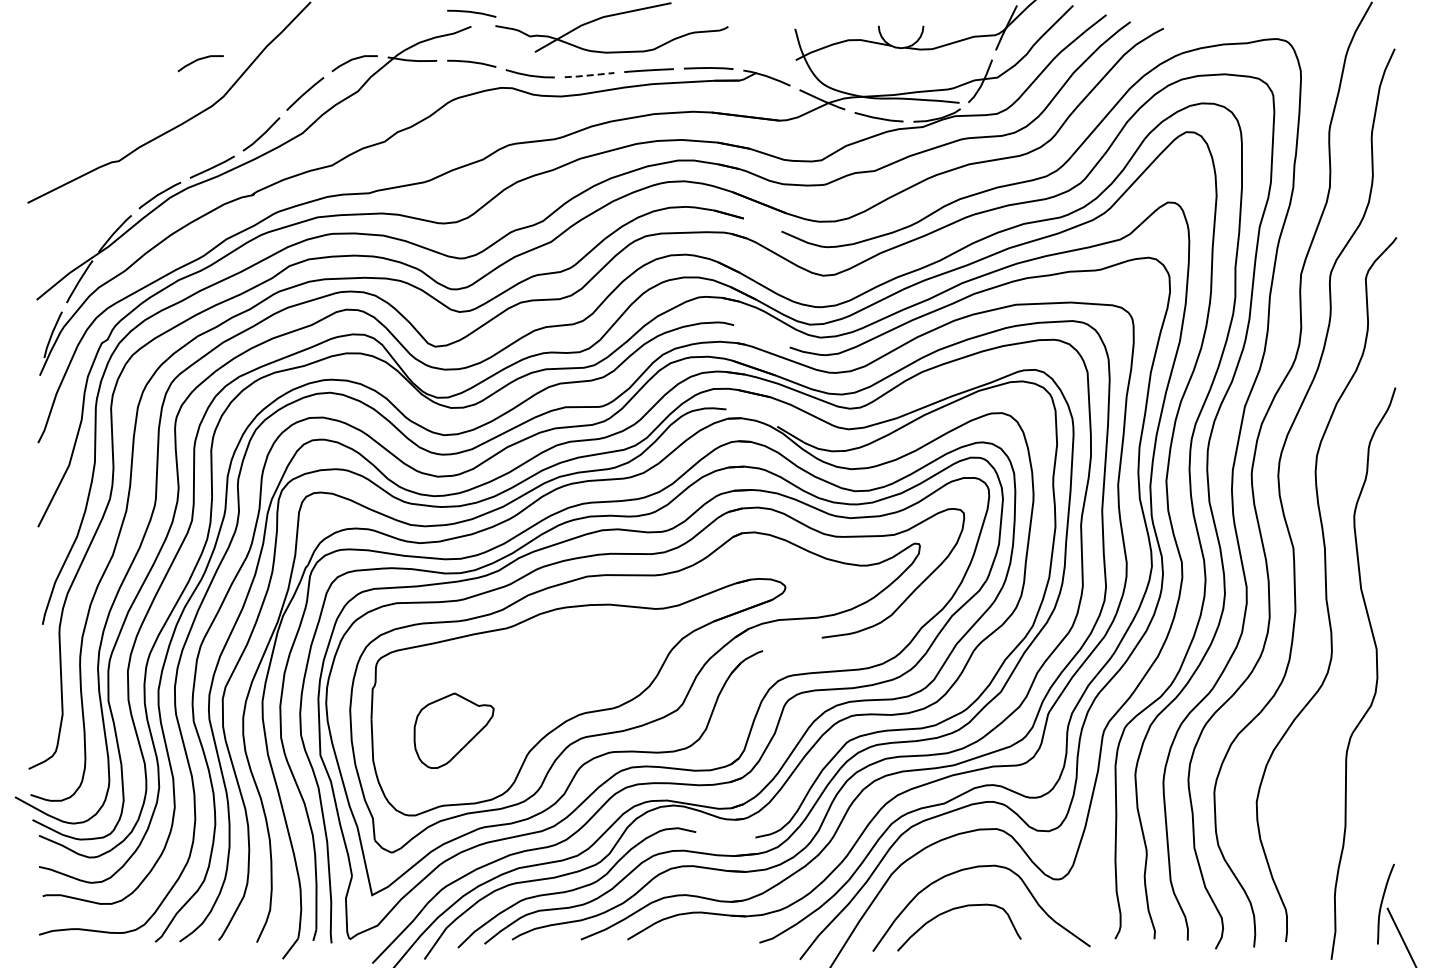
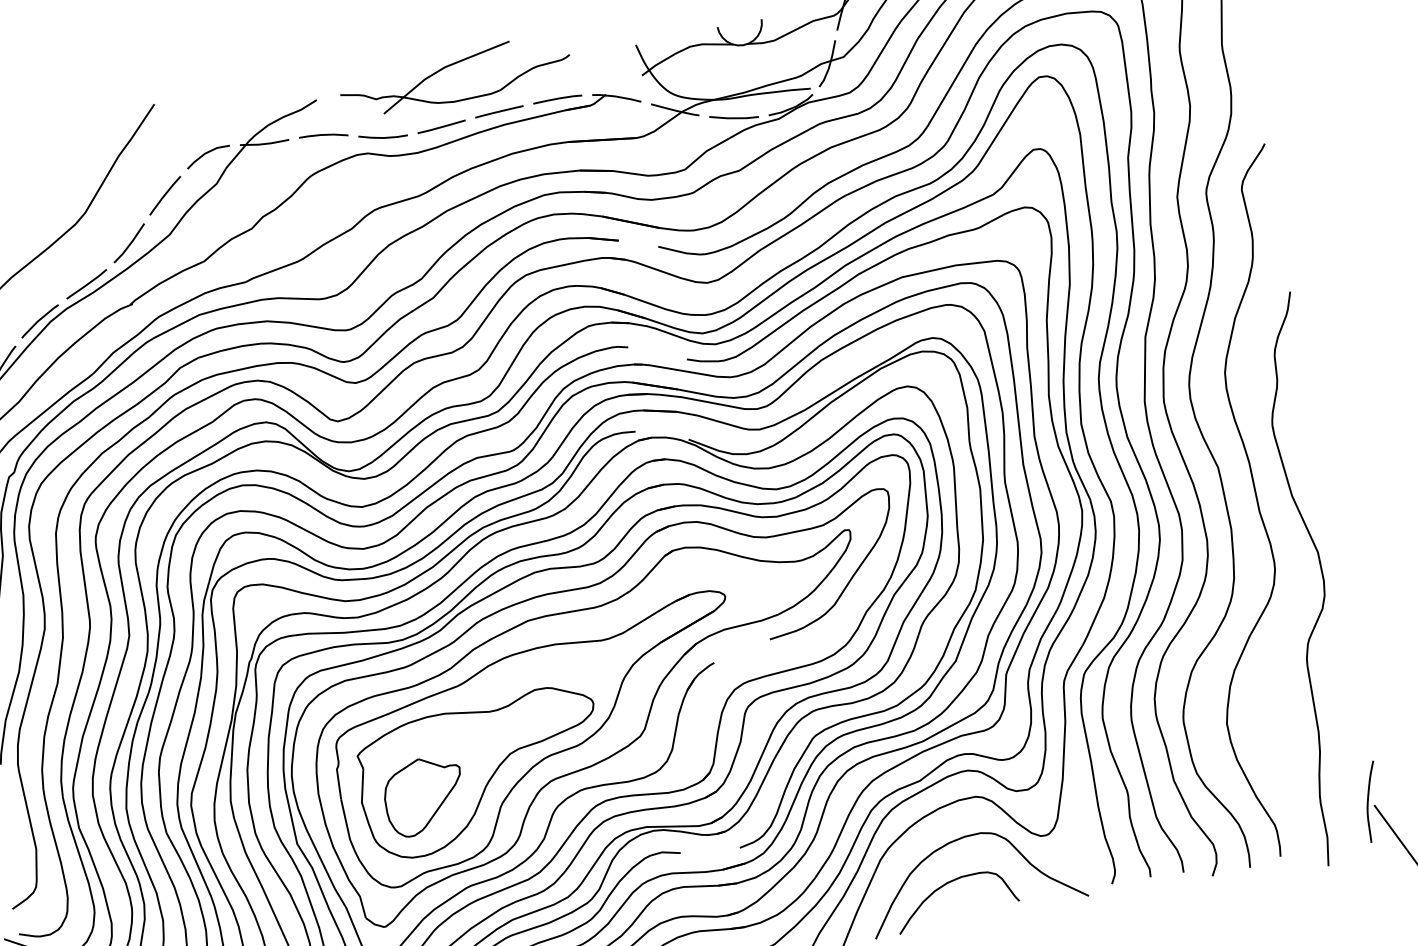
curve: (471, 12) -> (314, 86), removed
line: (199, 60) -> (55, 181), removed
line: (589, 75) -> (441, 127), dashed -> solid
part: (513, 717) -> (480, 772), added

